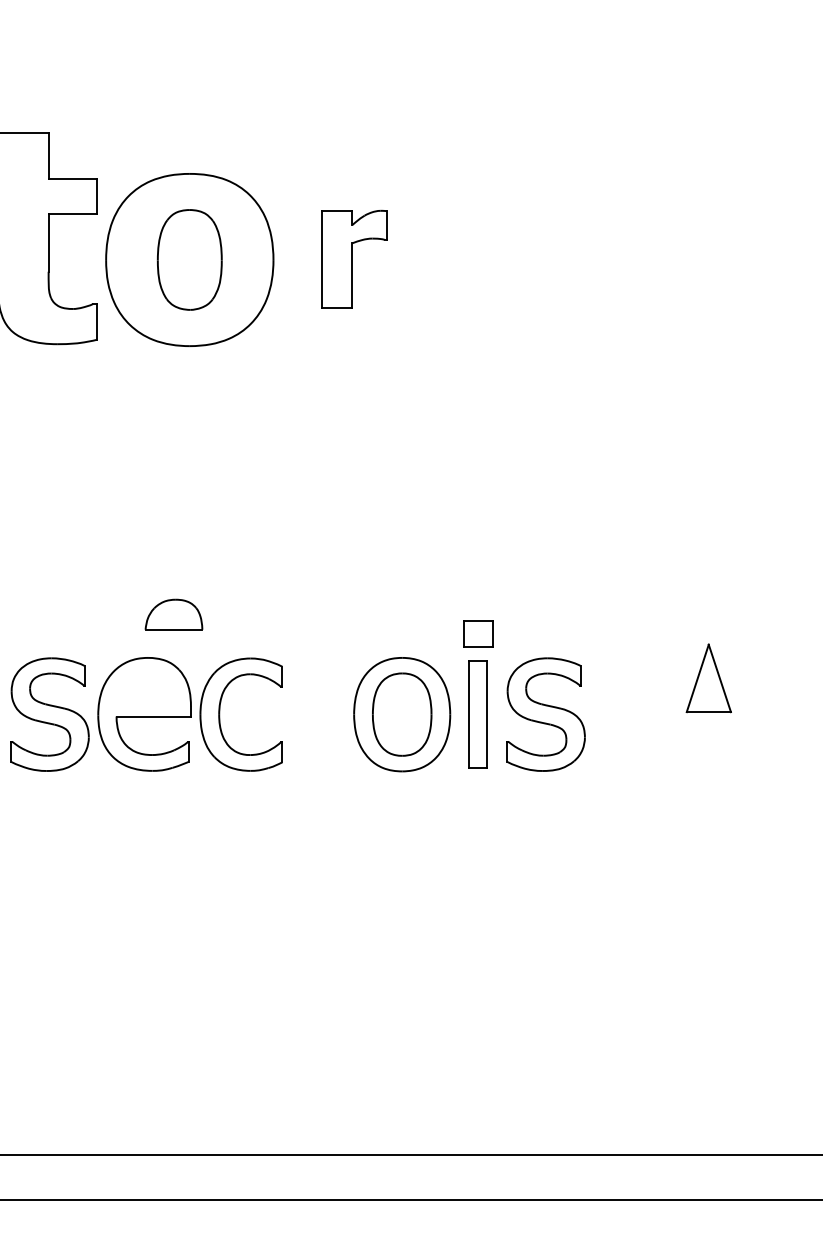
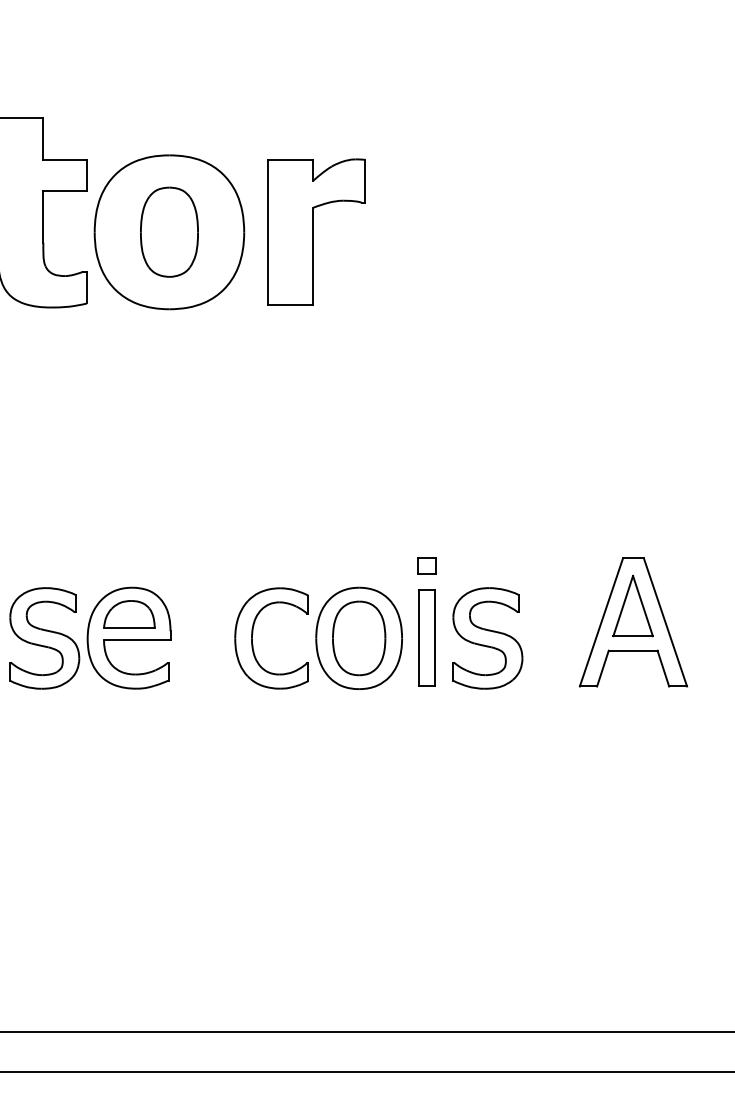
part: (354, 259) -> (316, 231), size x1.67
part: (173, 614) -> (128, 614), moved
part: (478, 633) -> (427, 565), size x0.71
part: (709, 696) -> (633, 622), added
part: (220, 714) -> (253, 638), moved

